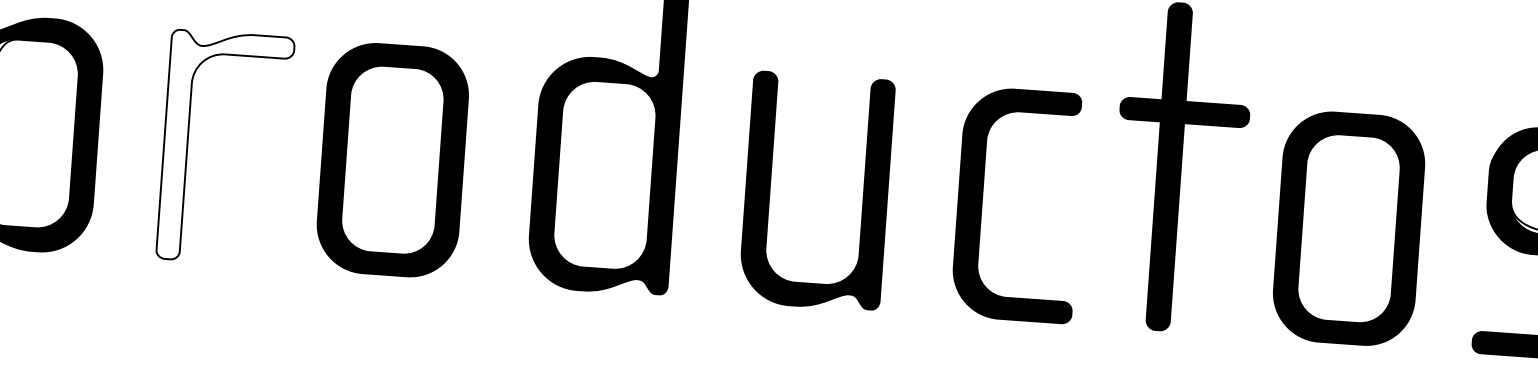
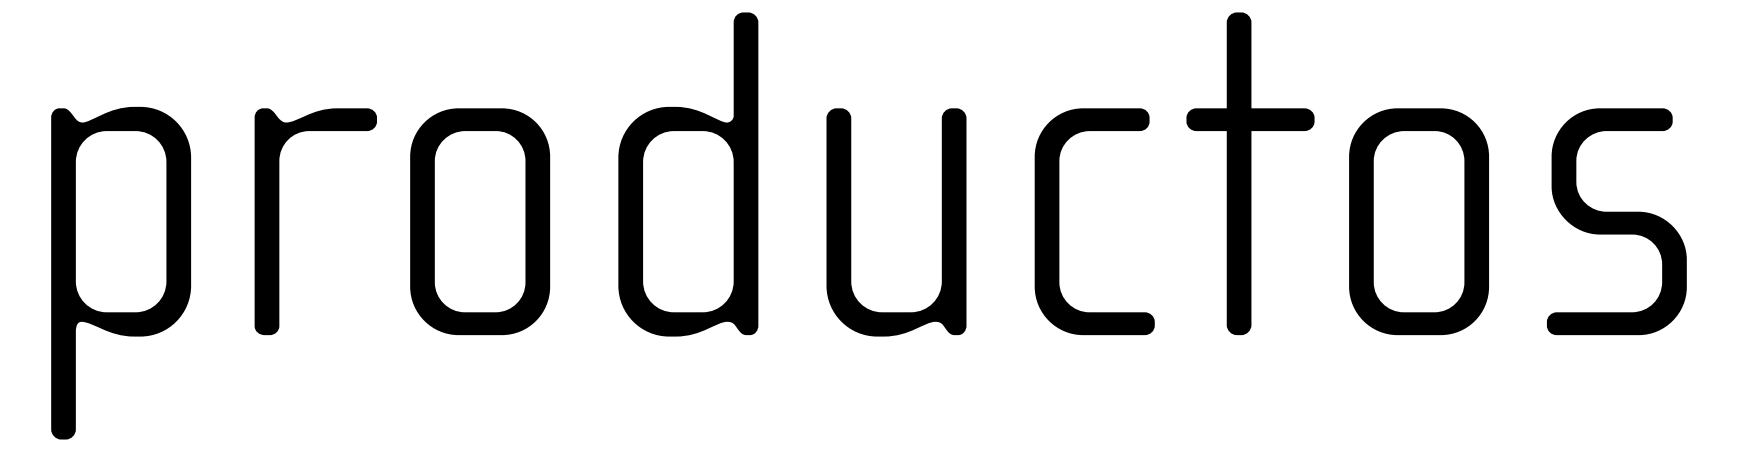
fill: (225, 147) -> (315, 221), added

